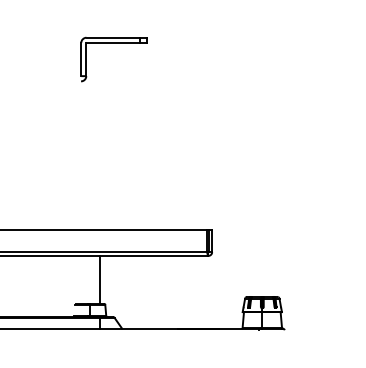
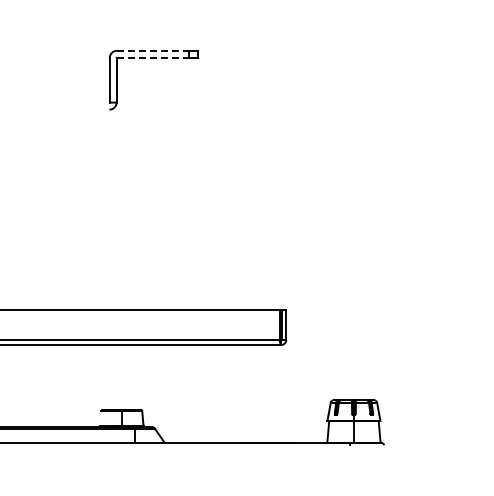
line: (113, 37) -> (153, 50), solid -> dashed
line: (113, 42) -> (153, 57), solid -> dashed
line: (99, 279) -> (134, 376), removed

